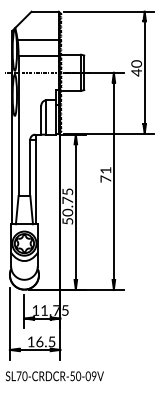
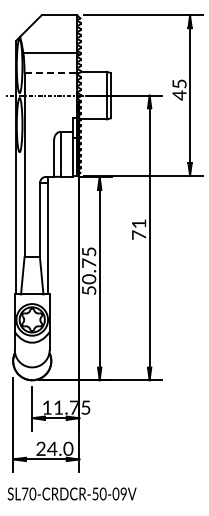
line: (39, 55) -> (51, 73), solid -> dashed
text: (136, 64) -> (179, 84), 40 -> 45
text: (41, 341) -> (54, 448), 16.5 -> 24.0

